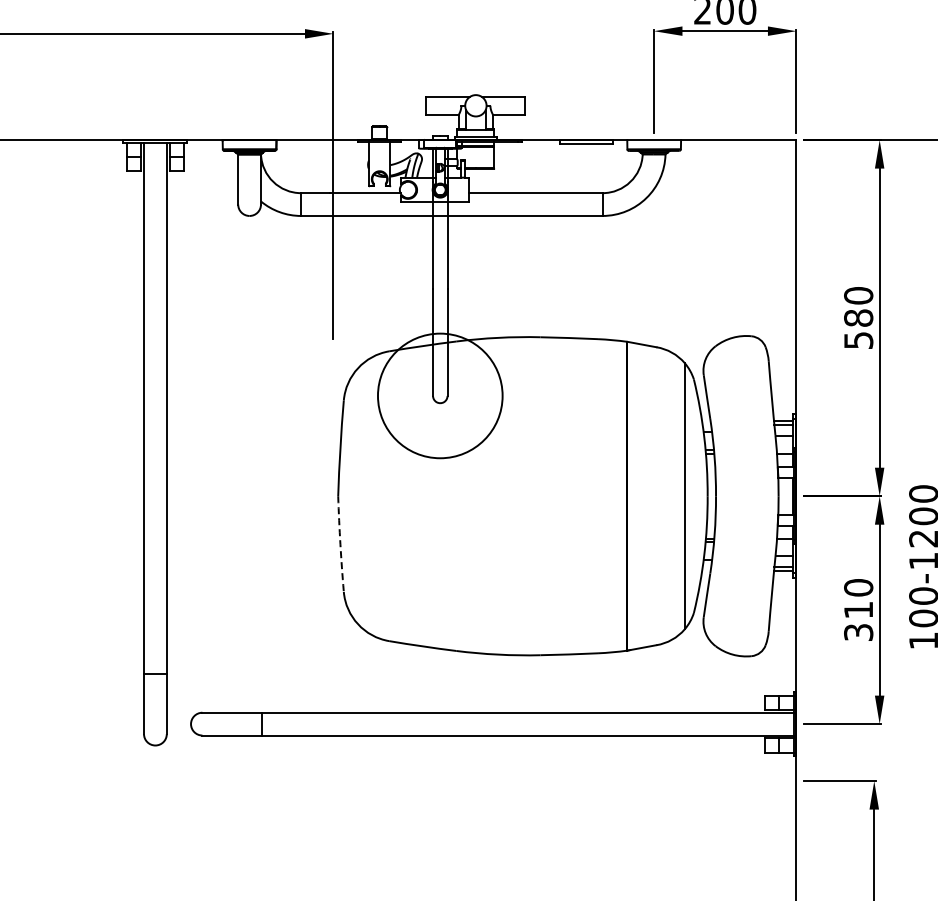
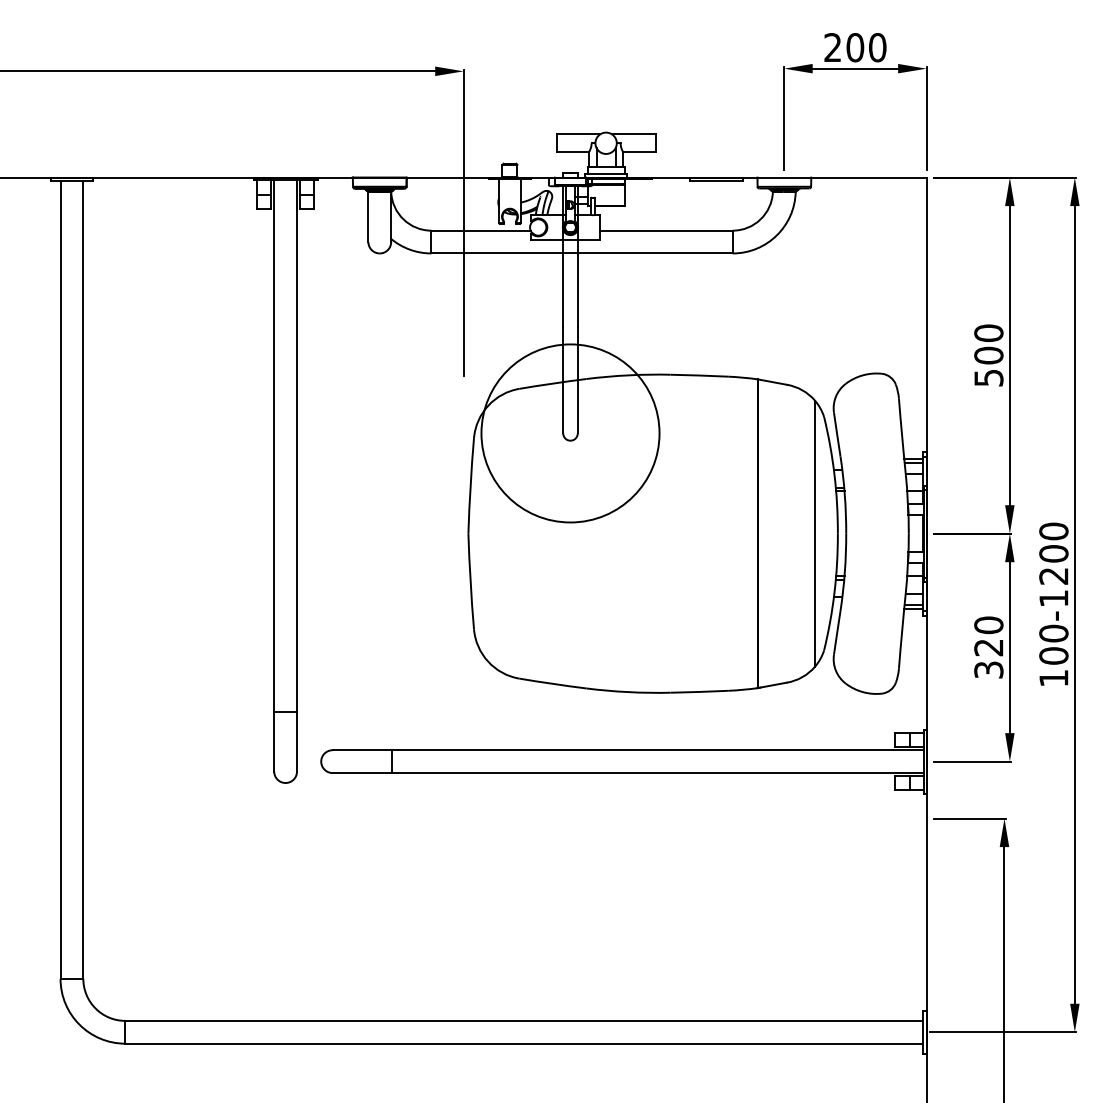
text: (859, 318) -> (989, 355), 580 -> 500
circle: (440, 396) -> (570, 433), size x1.43
arc: (340, 544) -> (470, 581), dashed -> solid
text: (858, 610) -> (988, 647), 310 -> 320

